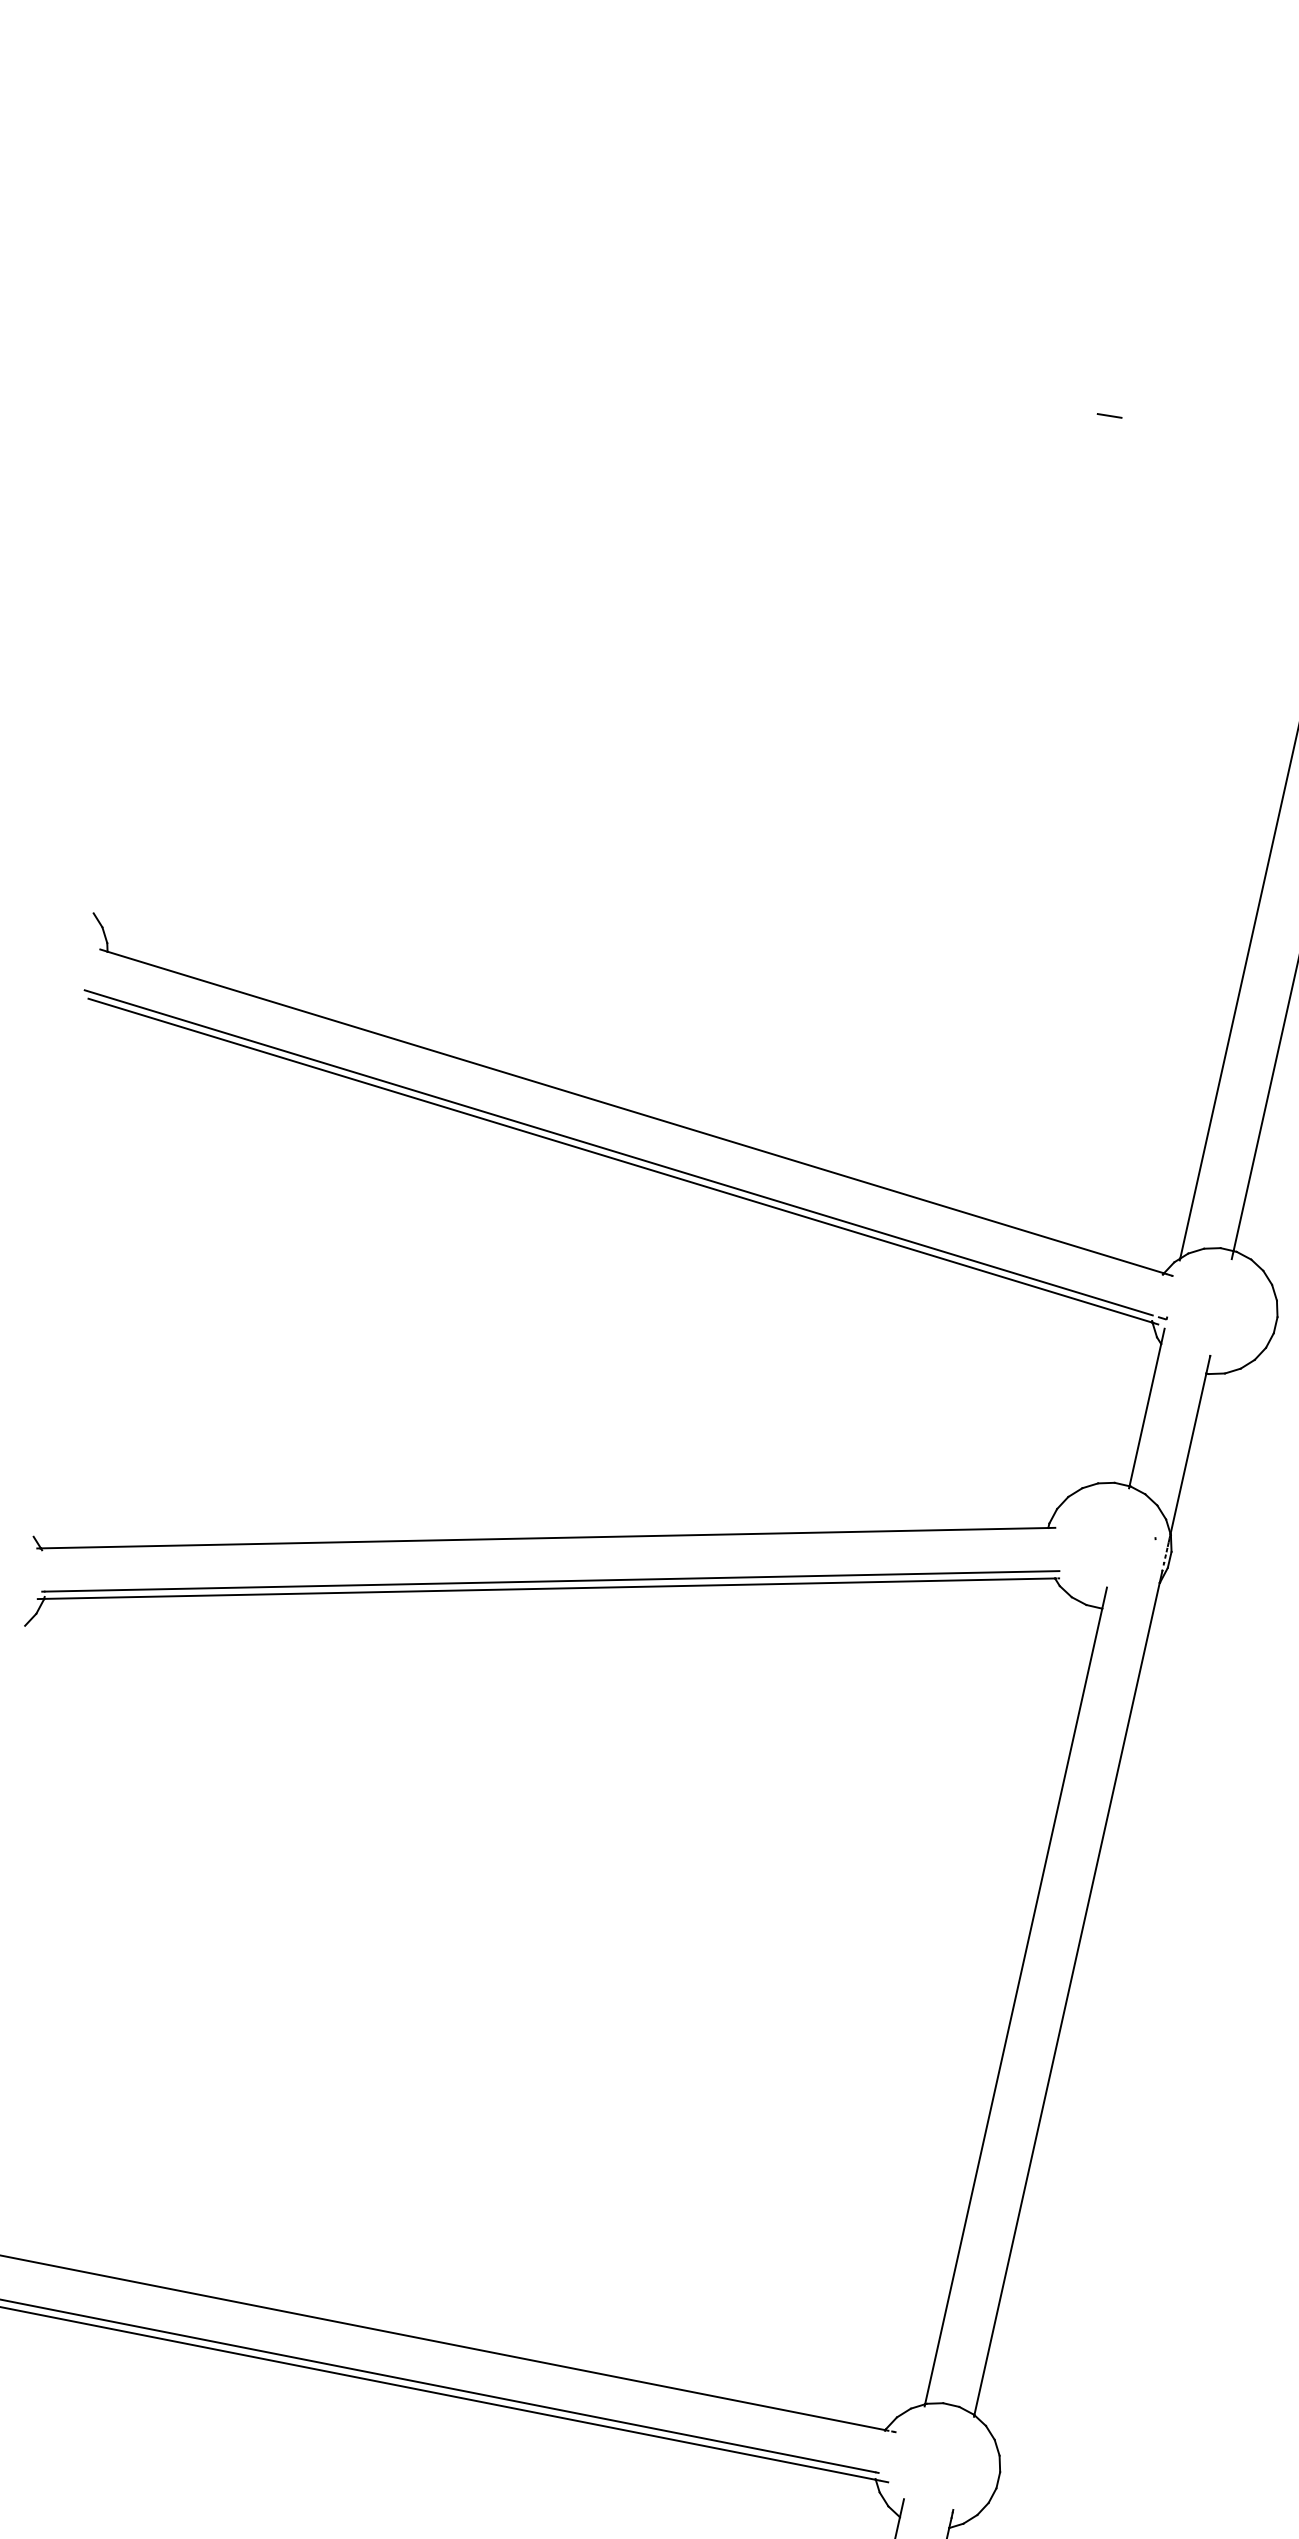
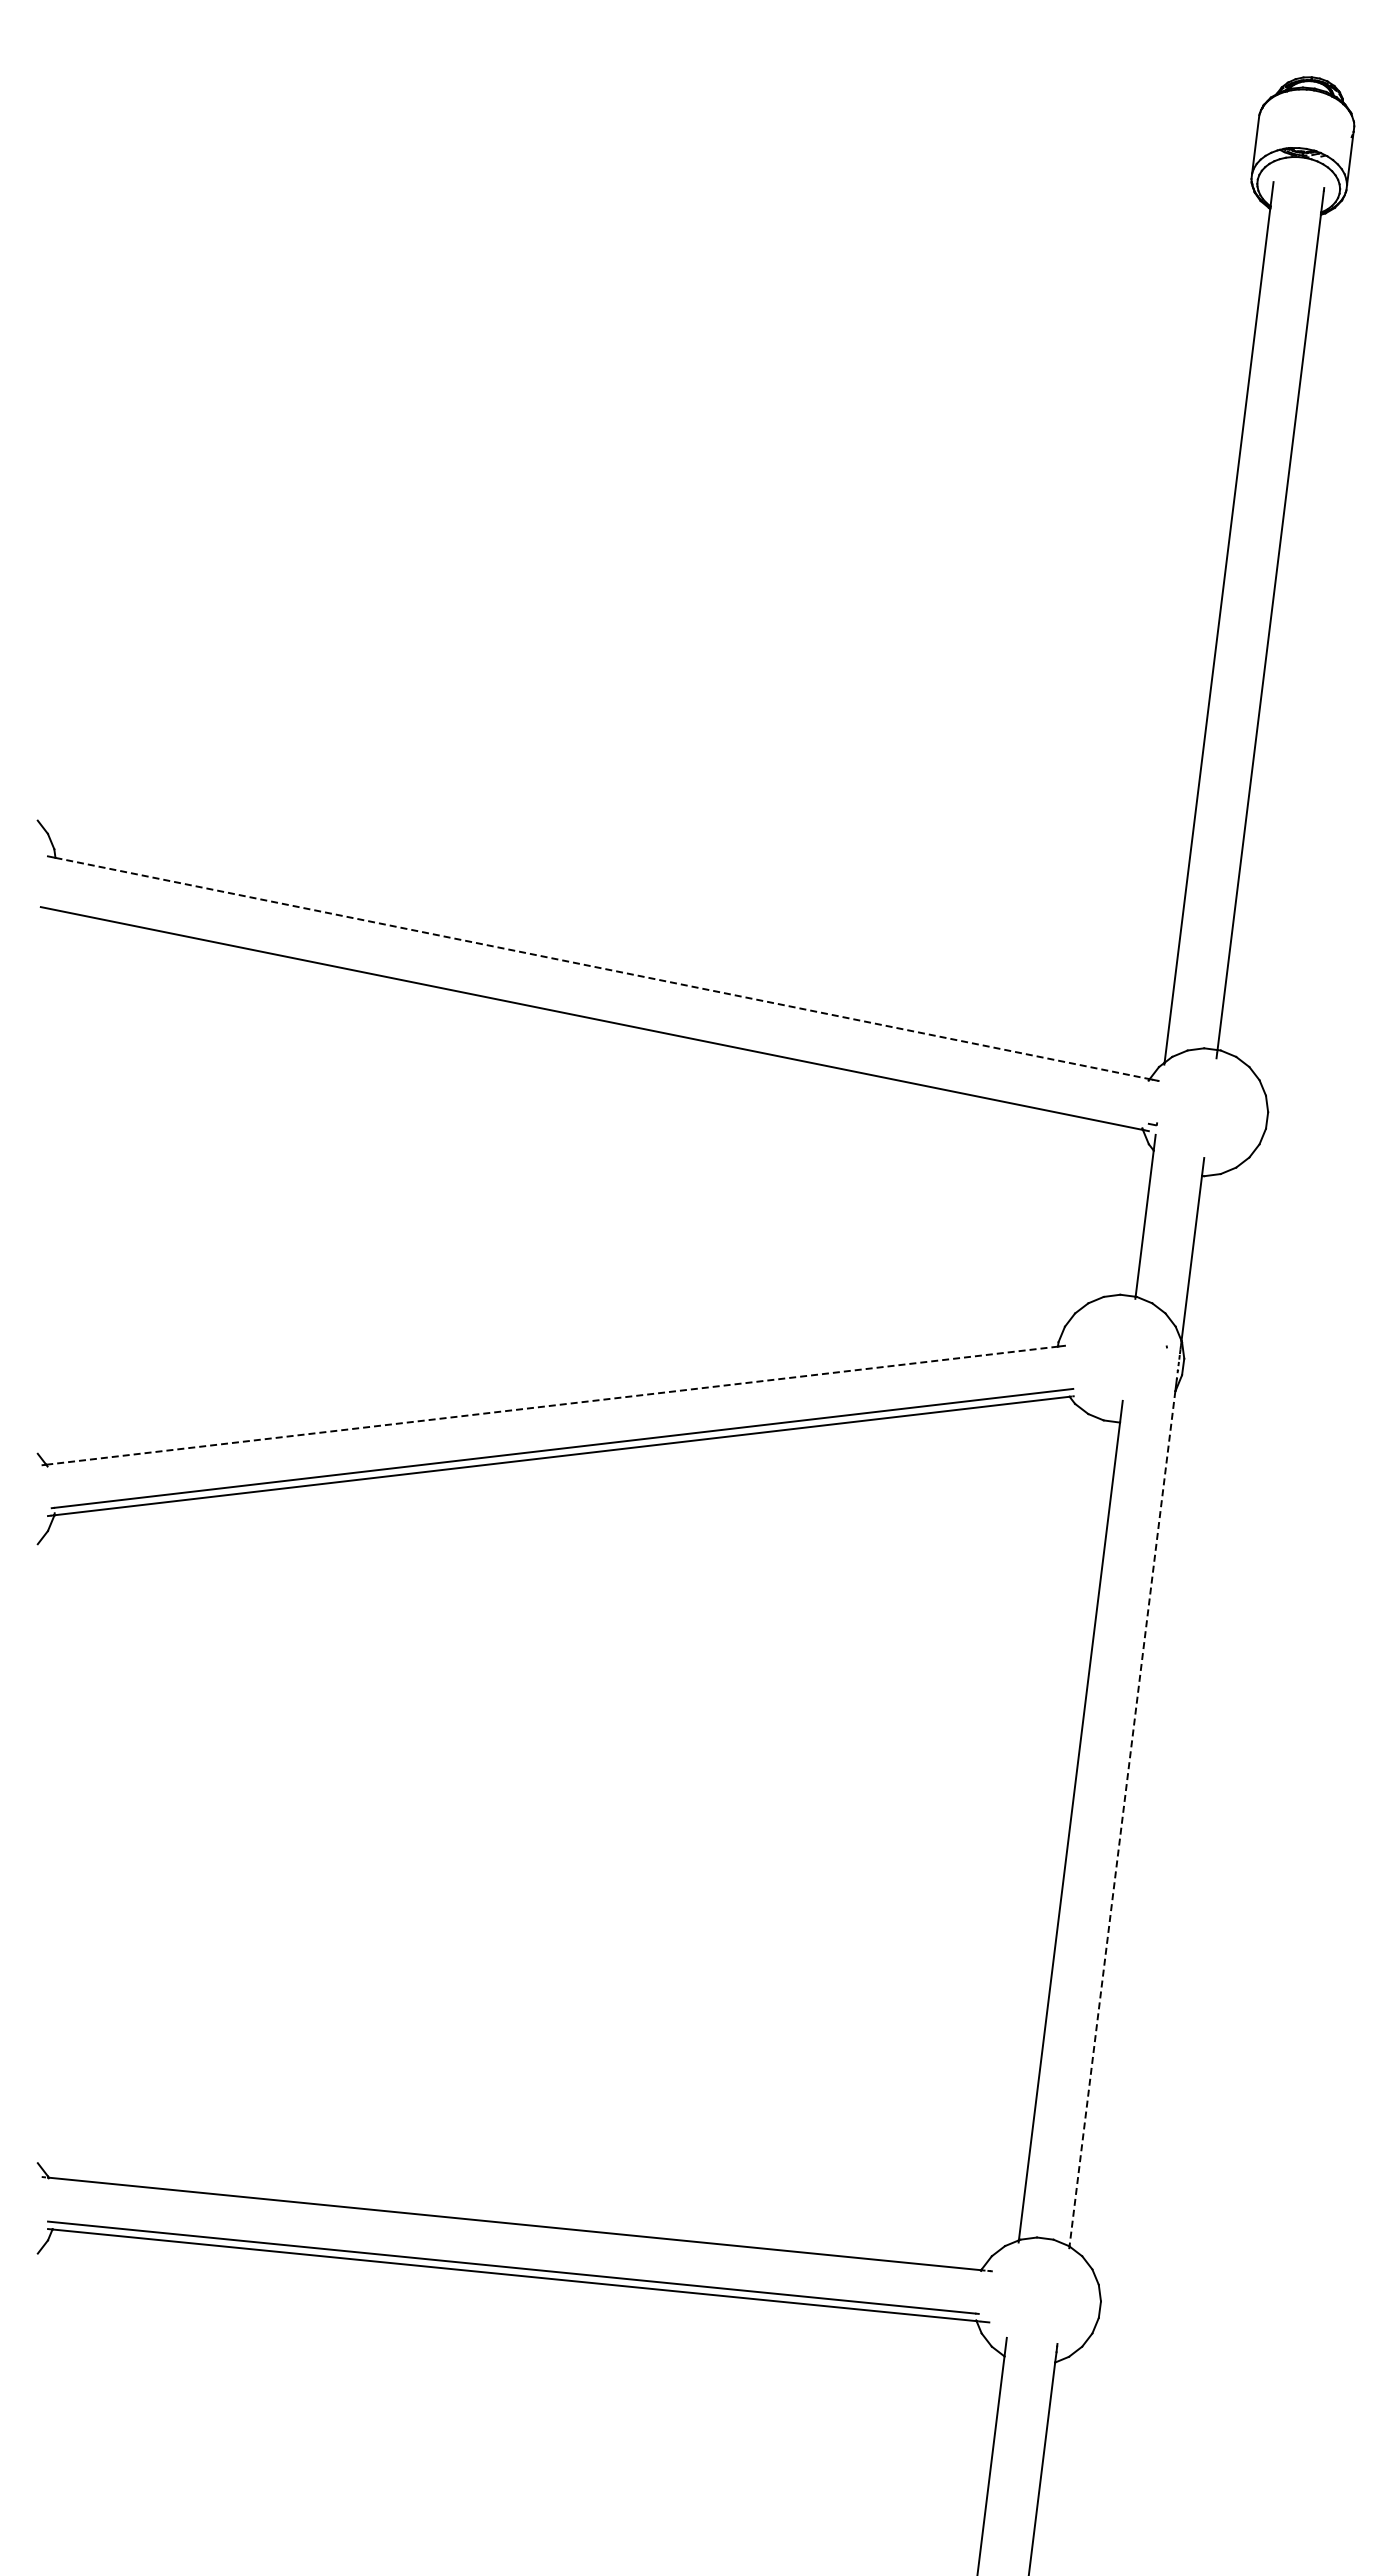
line: (1109, 415) -> (1011, 221), removed
line: (636, 1112) -> (603, 968), solid -> dashed
line: (618, 1152) -> (589, 1010), removed
line: (545, 1538) -> (552, 1405), solid -> dashed
line: (1067, 1998) -> (1122, 1818), solid -> dashed

